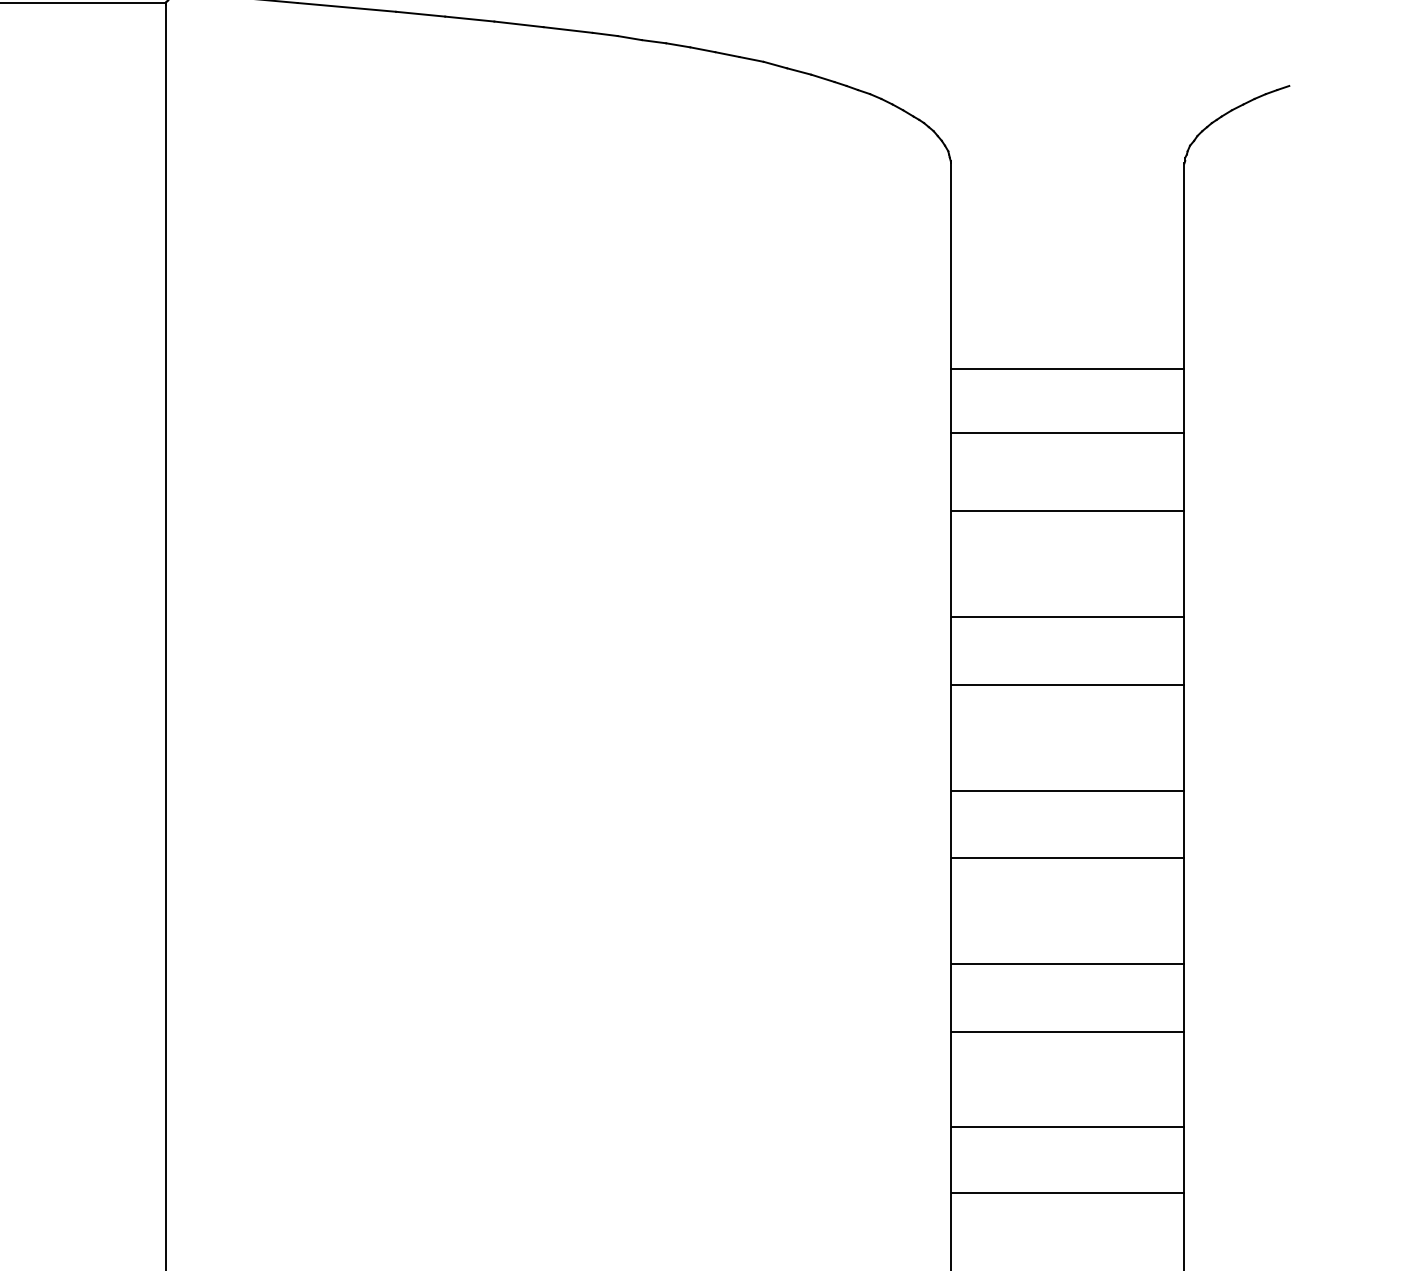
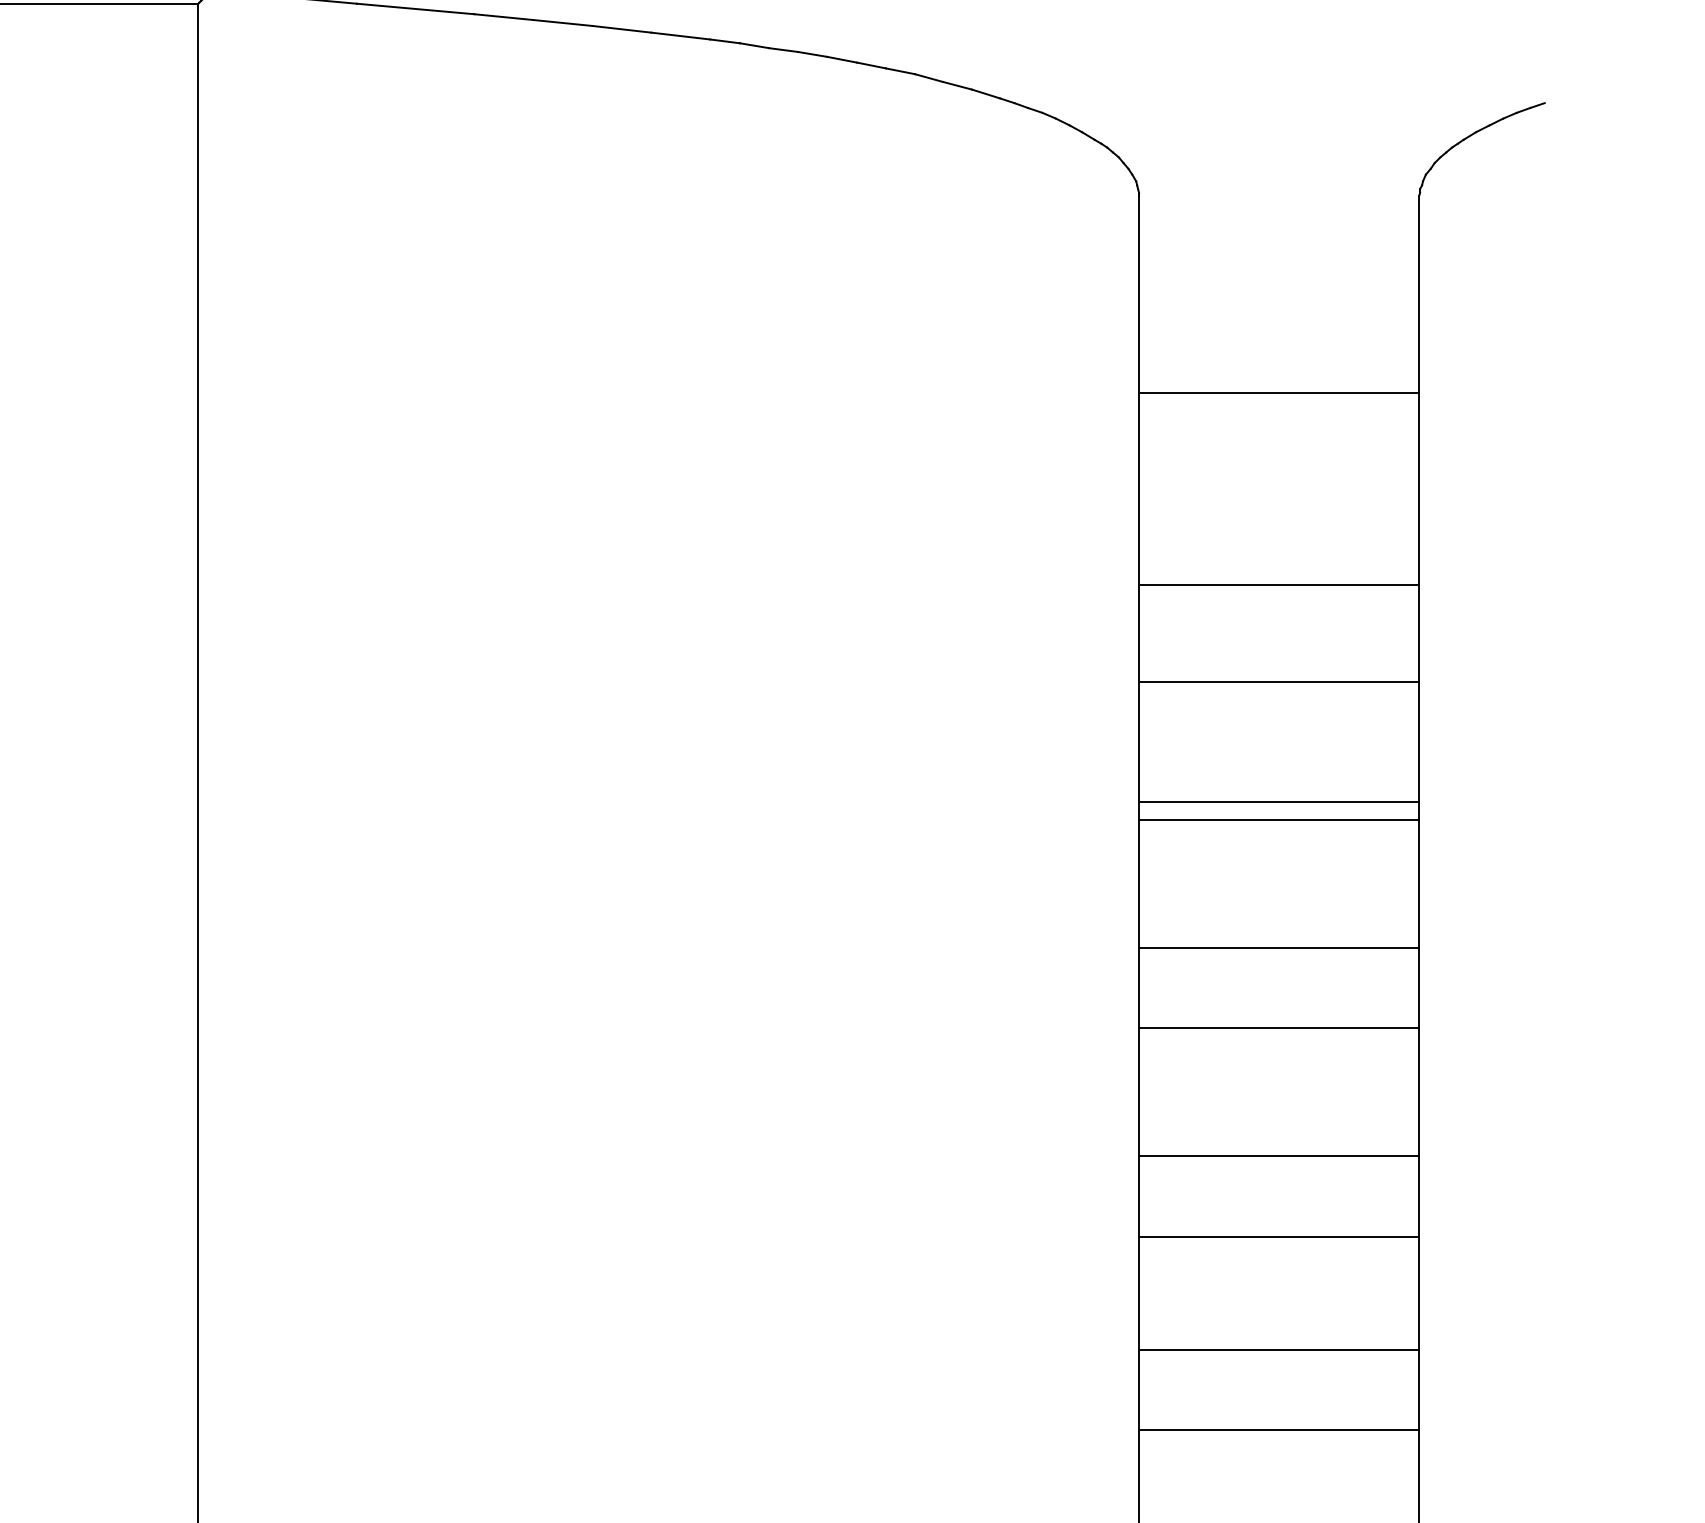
line: (1067, 368) -> (1279, 392), moved
line: (1067, 433) -> (1279, 585), moved
line: (1067, 510) -> (1279, 682), moved
line: (1067, 617) -> (1279, 802), moved

